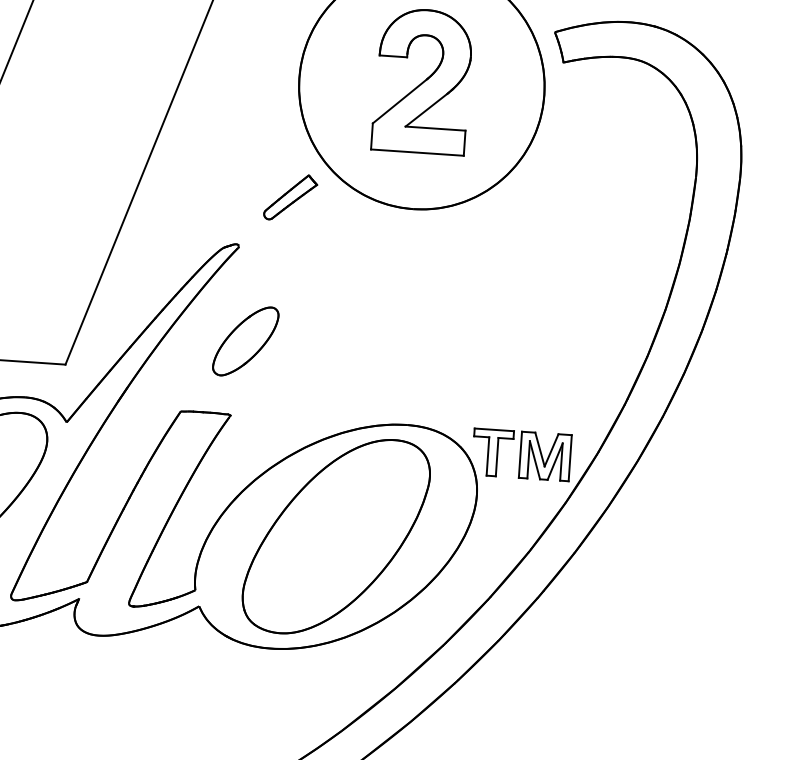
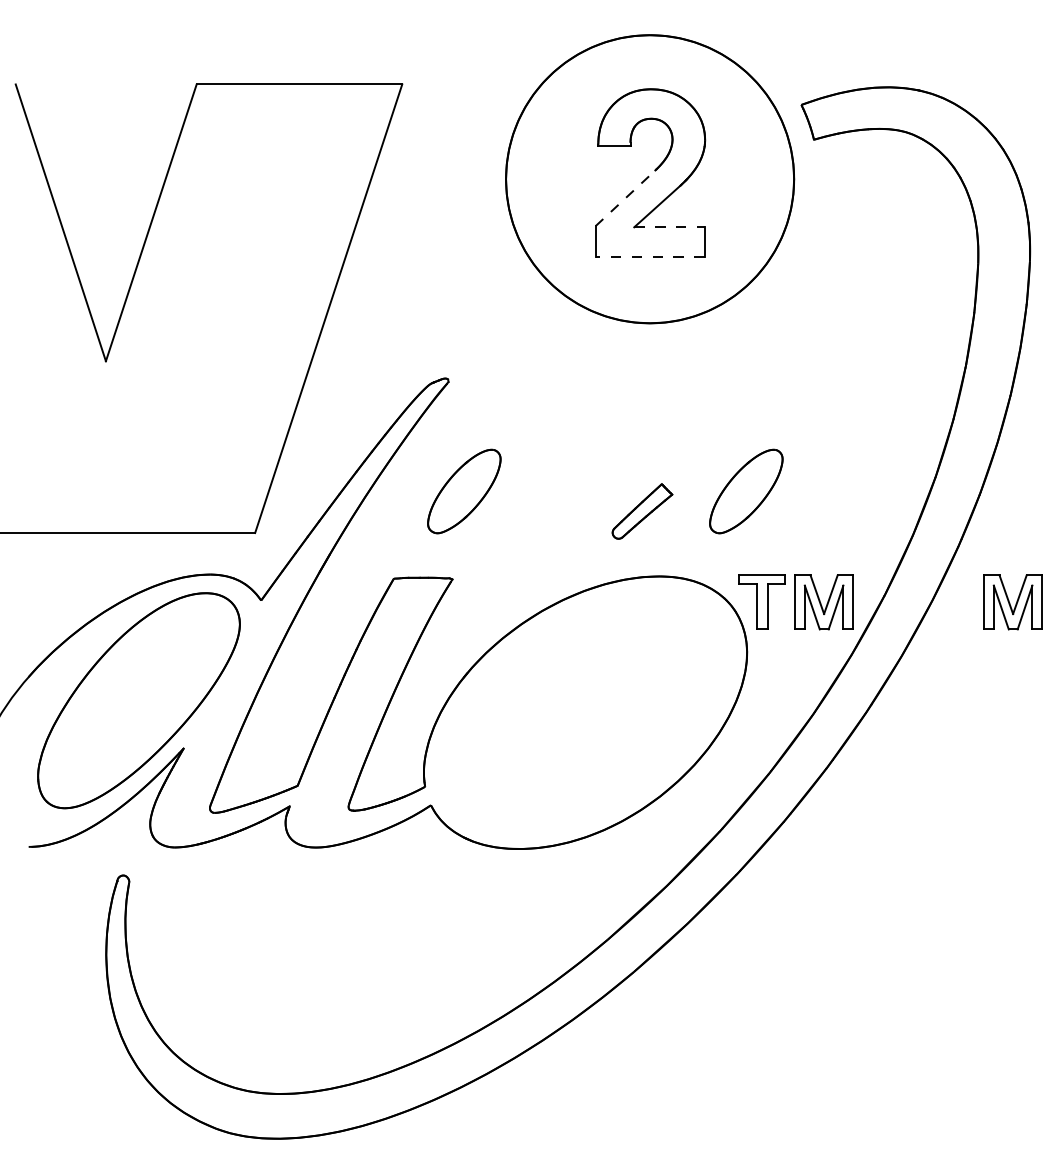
line: (399, 101) -> (625, 198), solid -> dashed
line: (435, 128) -> (669, 227), solid -> dashed
line: (417, 152) -> (650, 256), solid -> dashed
part: (290, 197) -> (642, 511), moved
part: (485, 357) -> (746, 491), added
part: (705, 467) -> (1012, 602), added
part: (336, 536) -> (585, 712), removed

